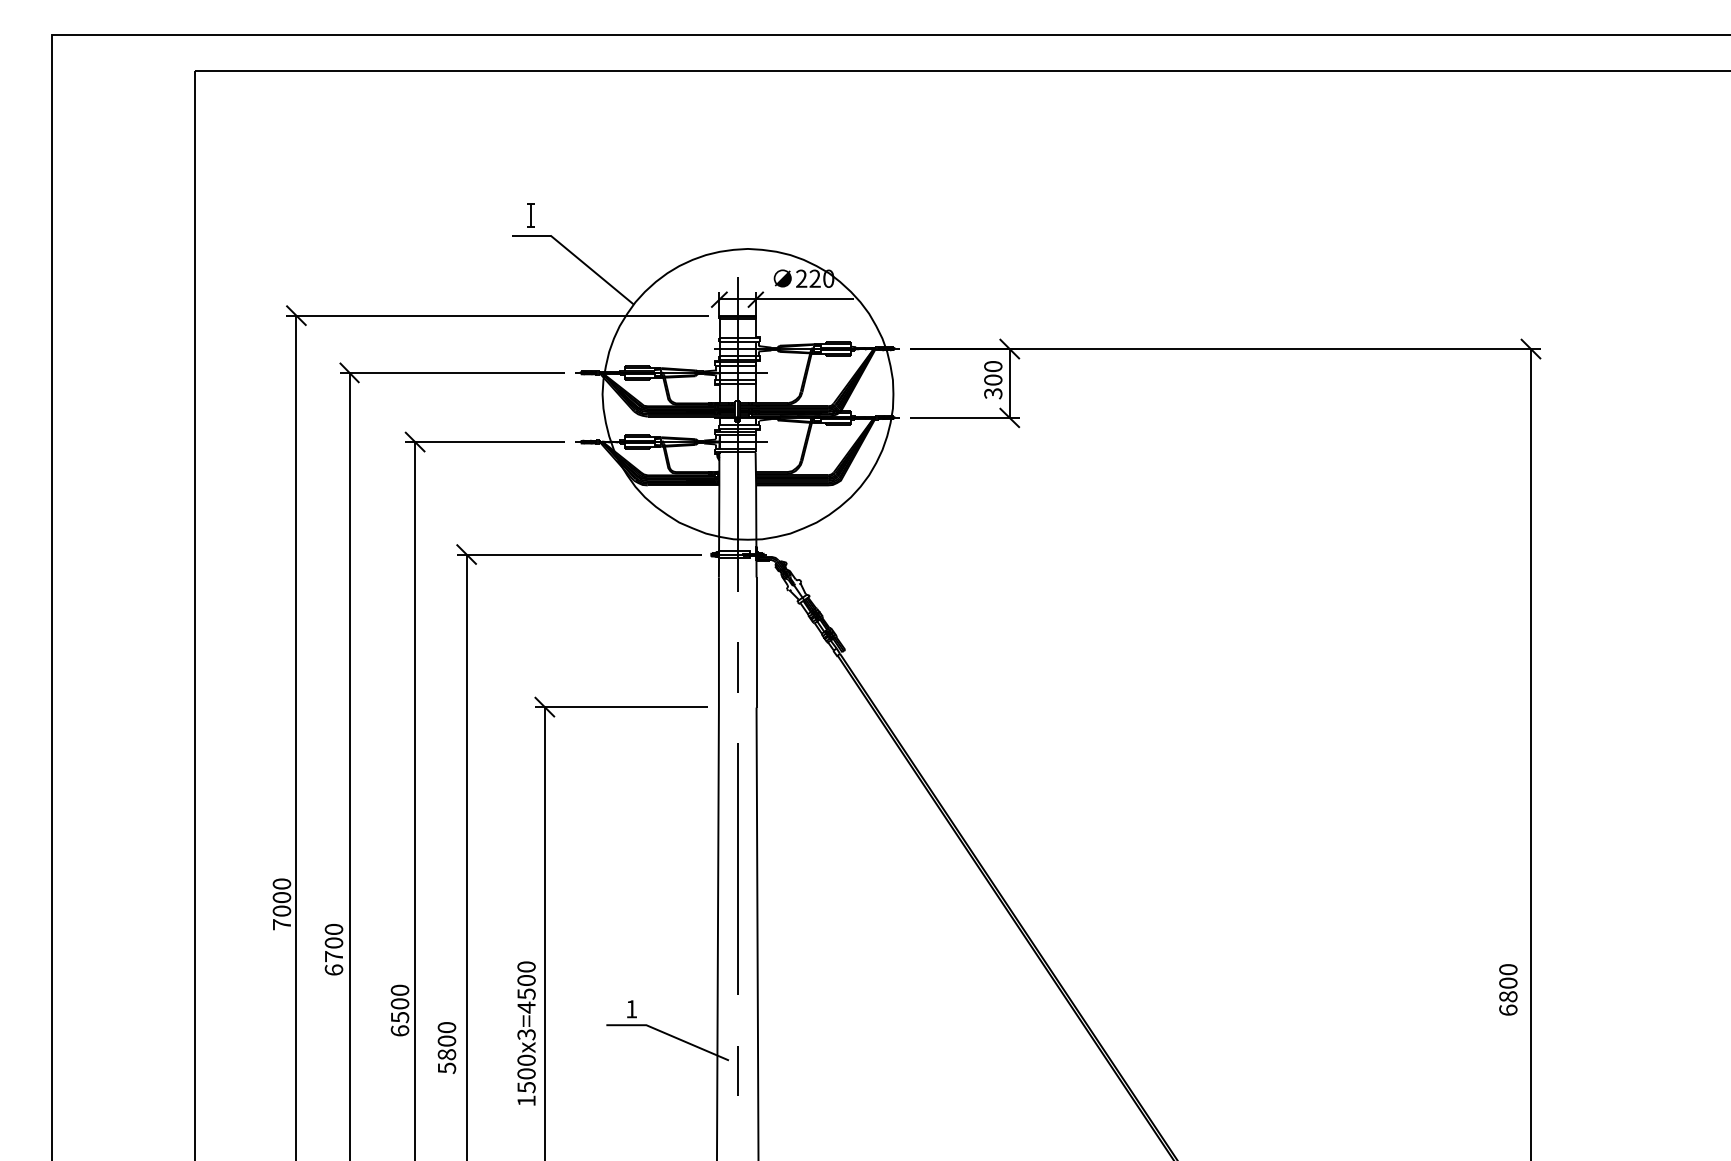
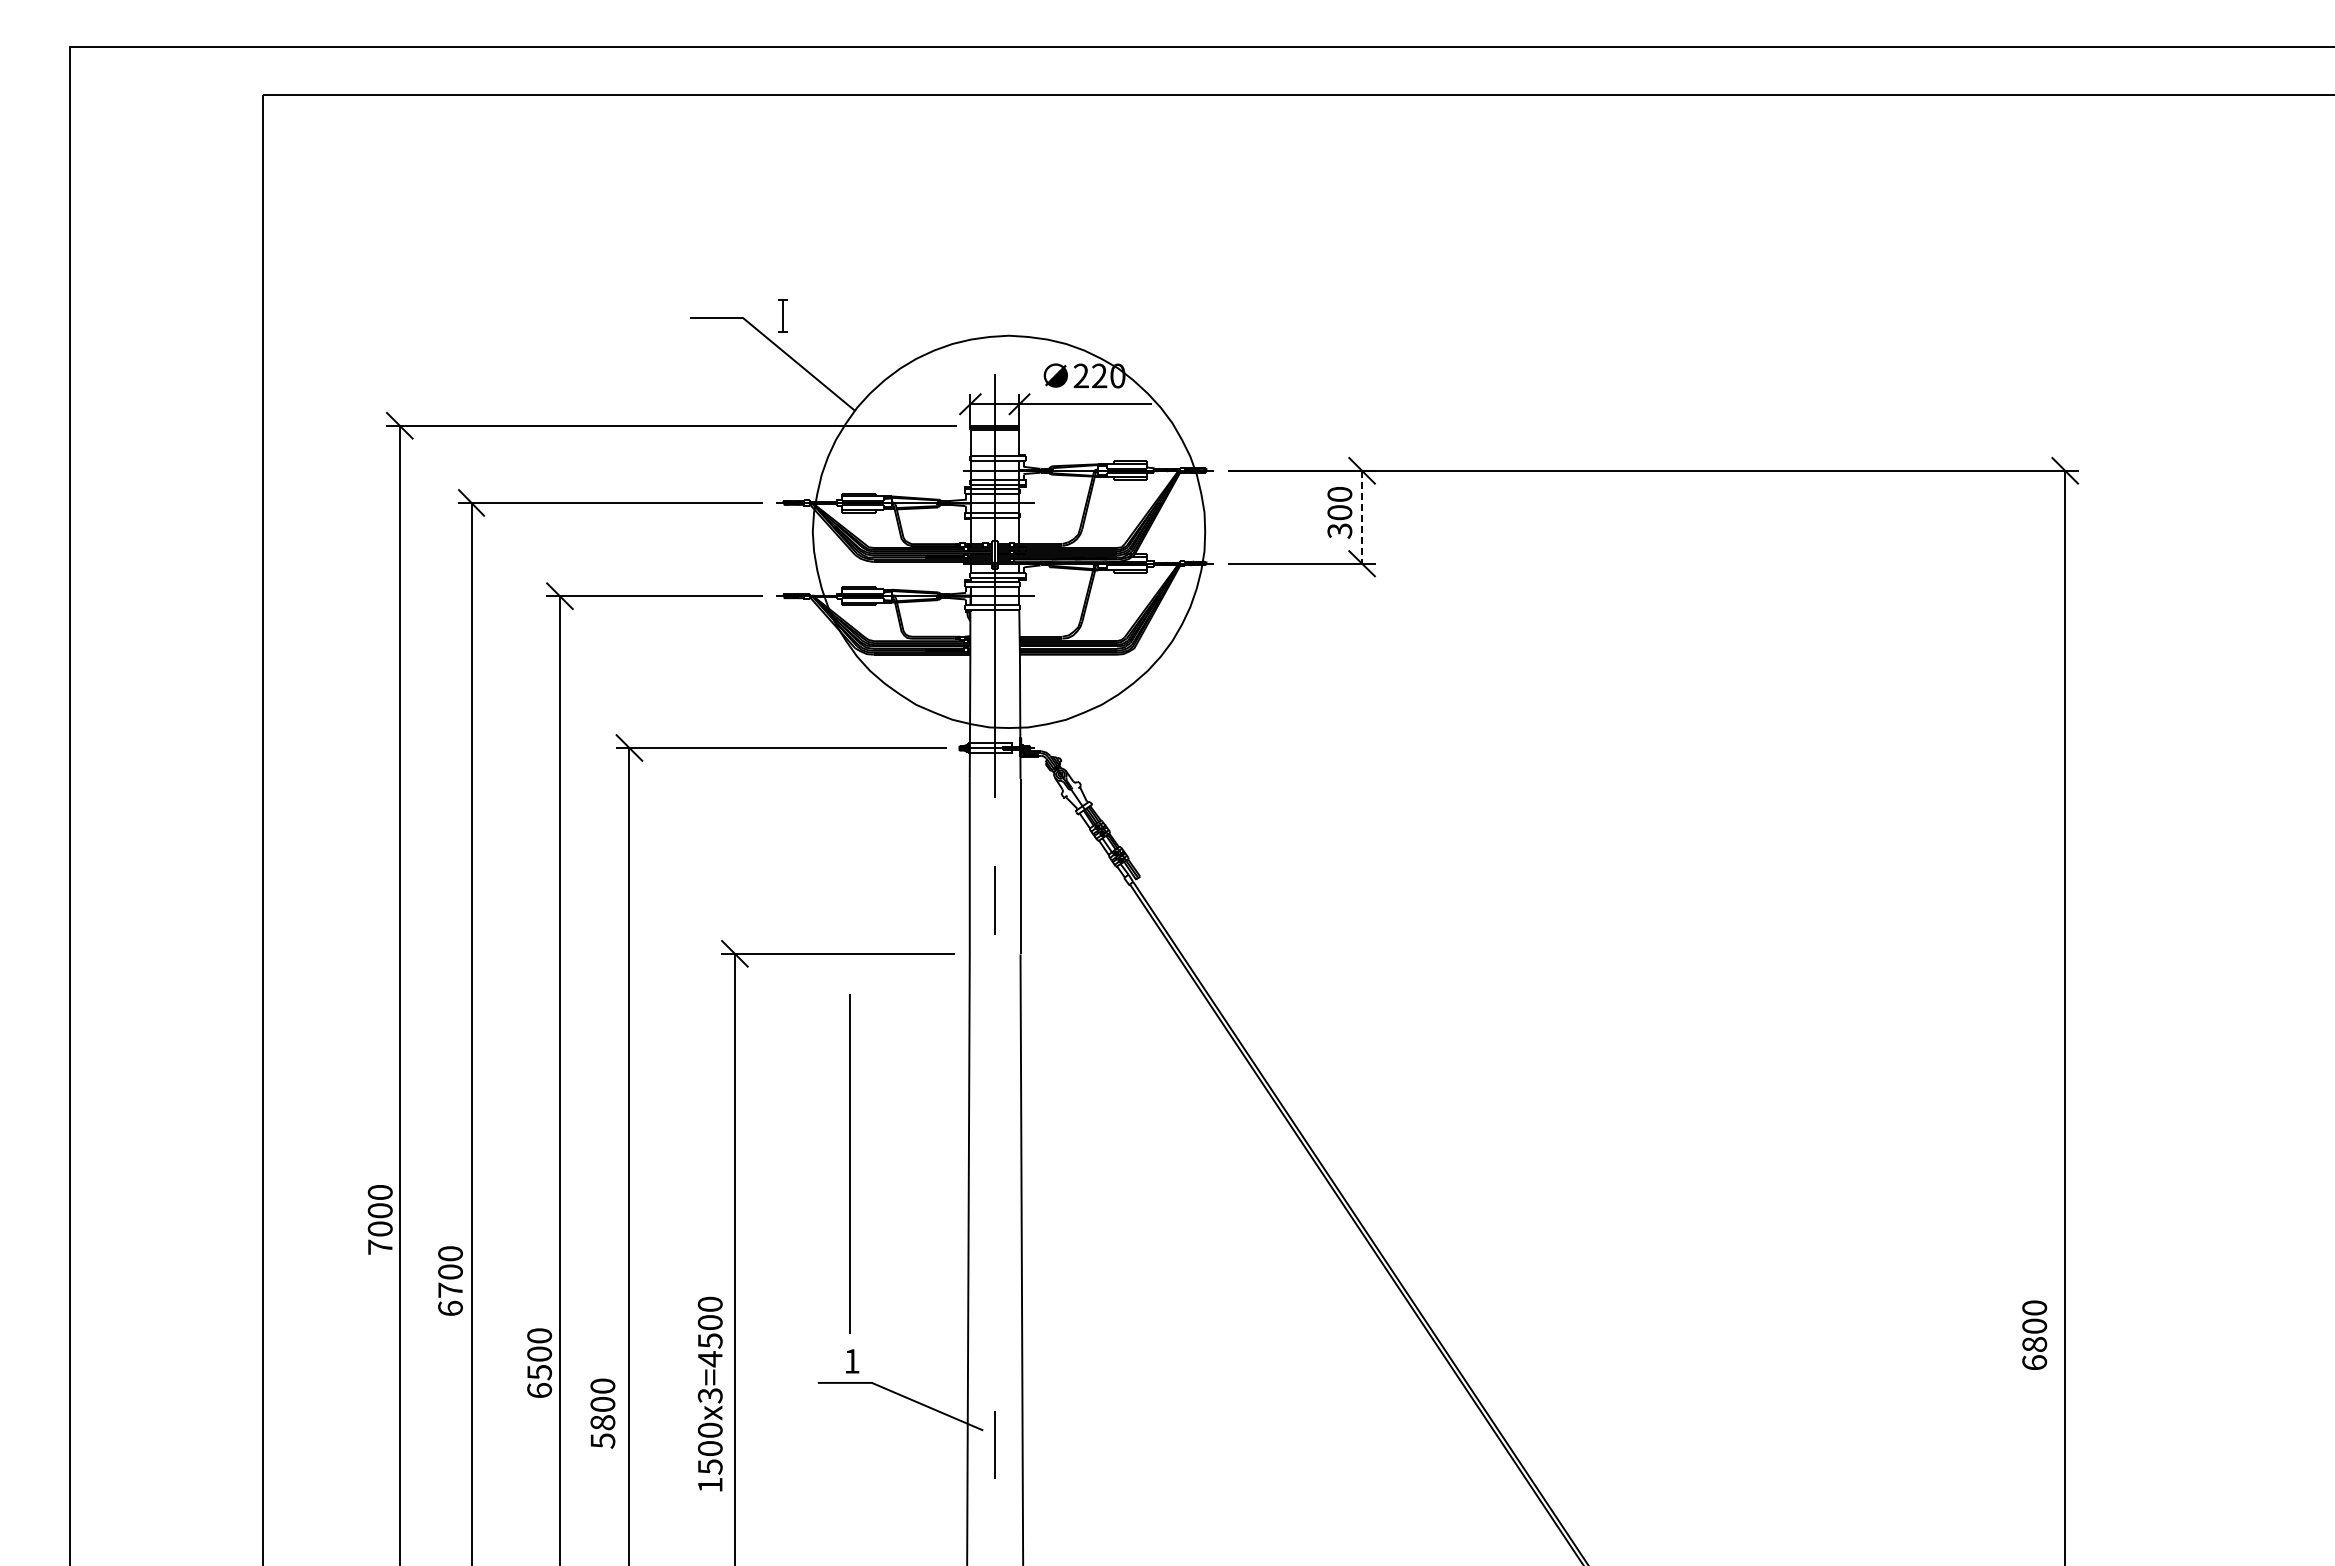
part: (530, 215) -> (782, 315), moved
line: (1010, 383) -> (1362, 517), solid -> dashed
line: (737, 868) -> (849, 1163), moved

